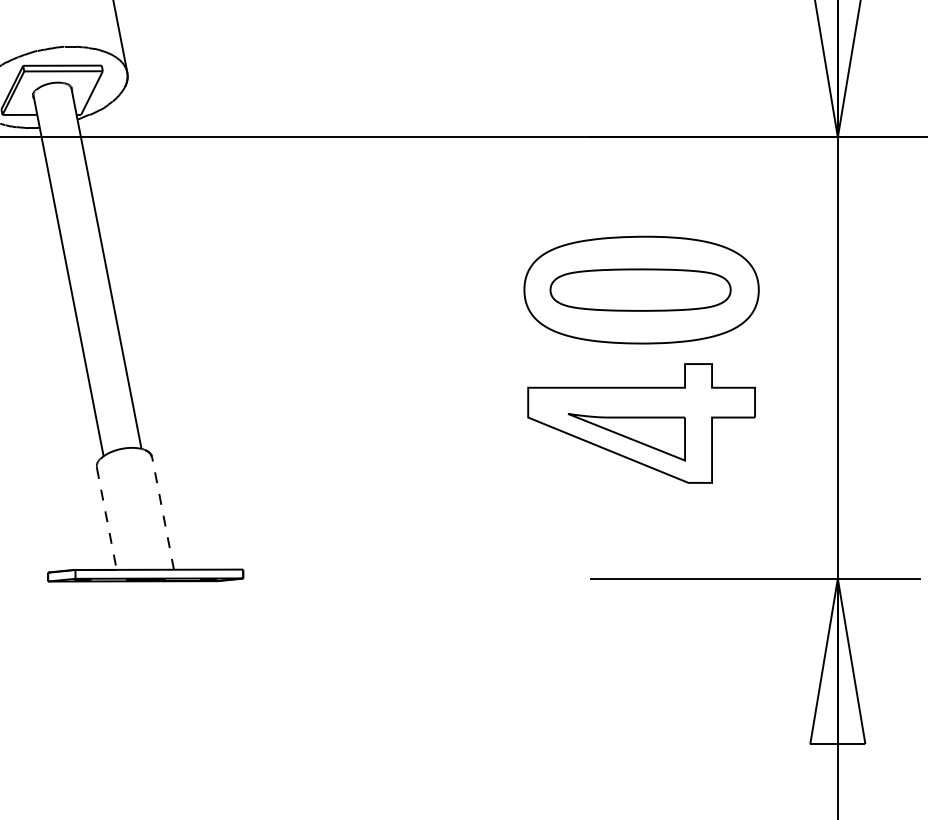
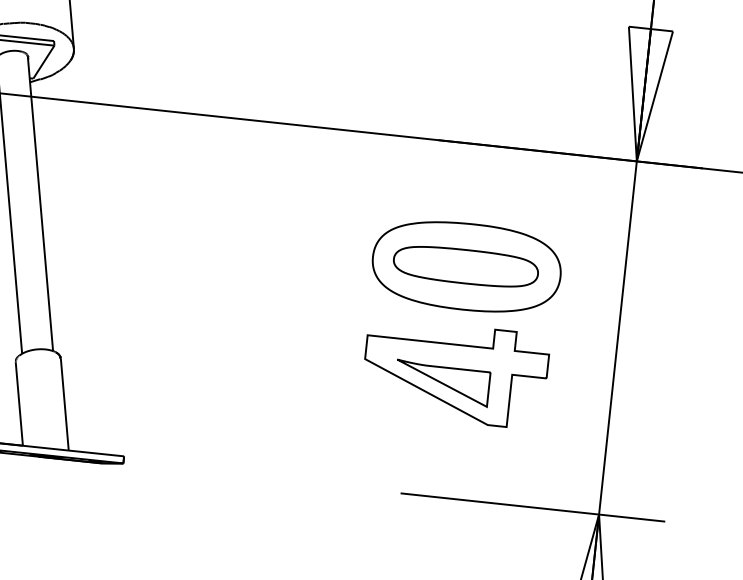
line: (162, 513) -> (64, 404), dashed -> solid
line: (106, 518) -> (19, 403), dashed -> solid

